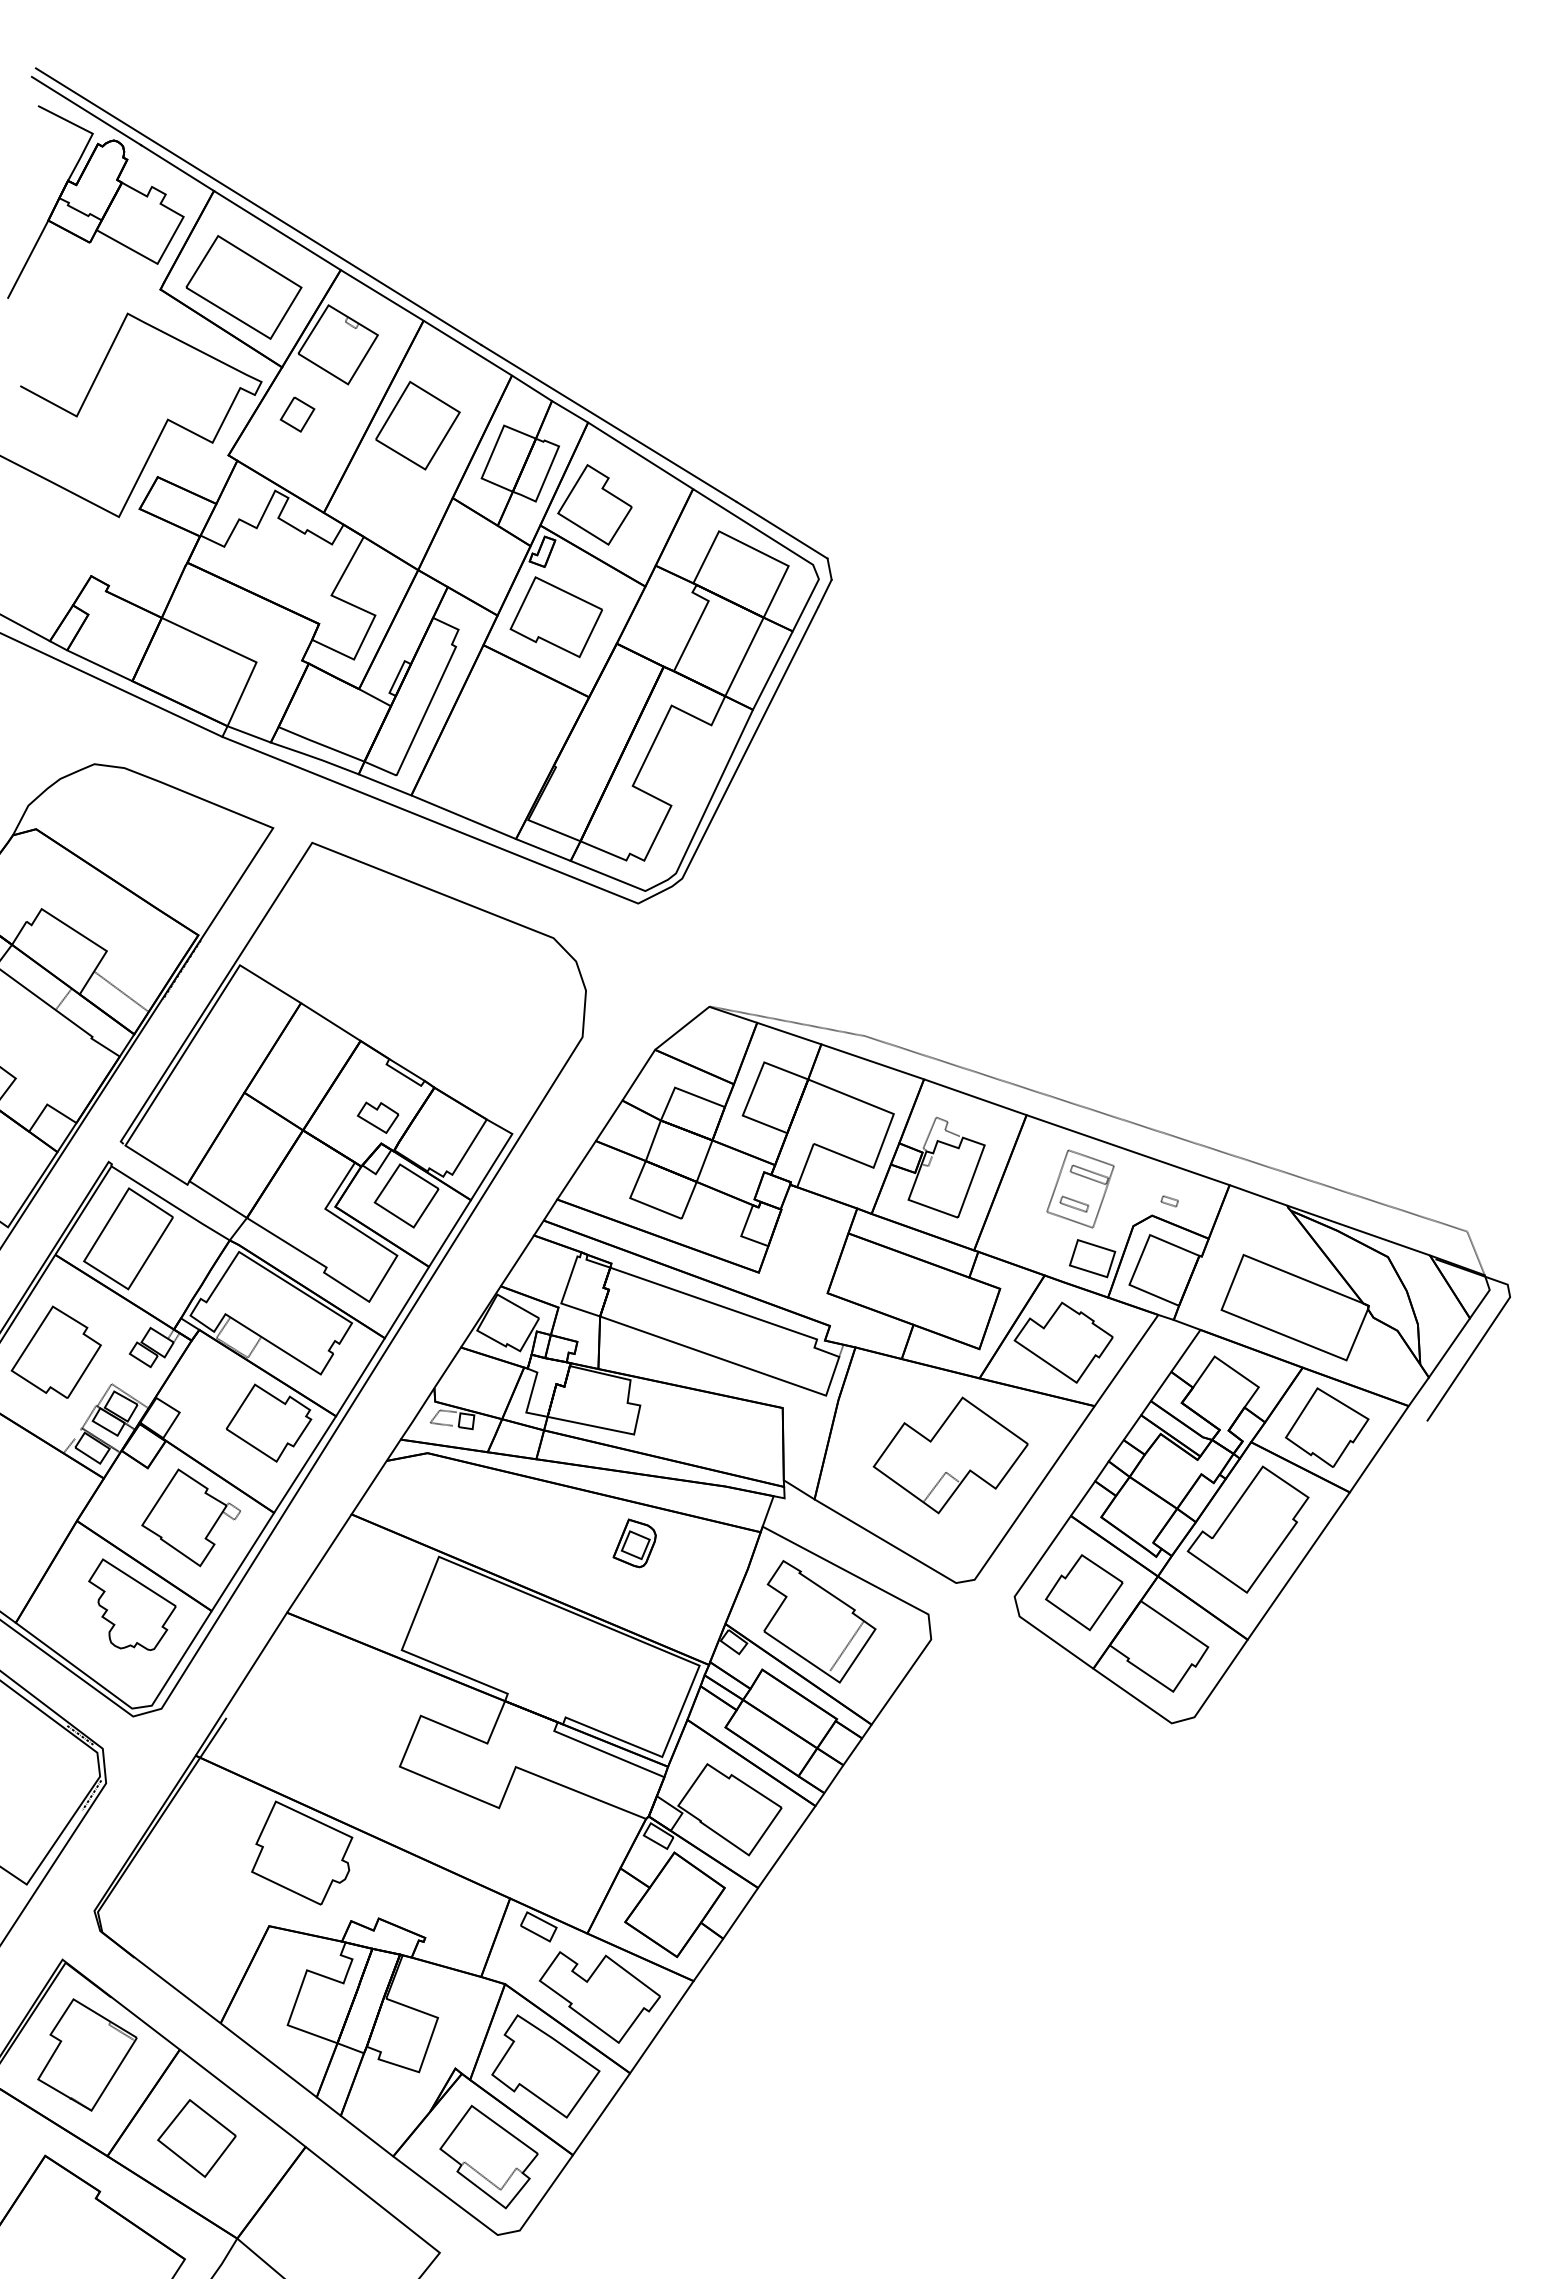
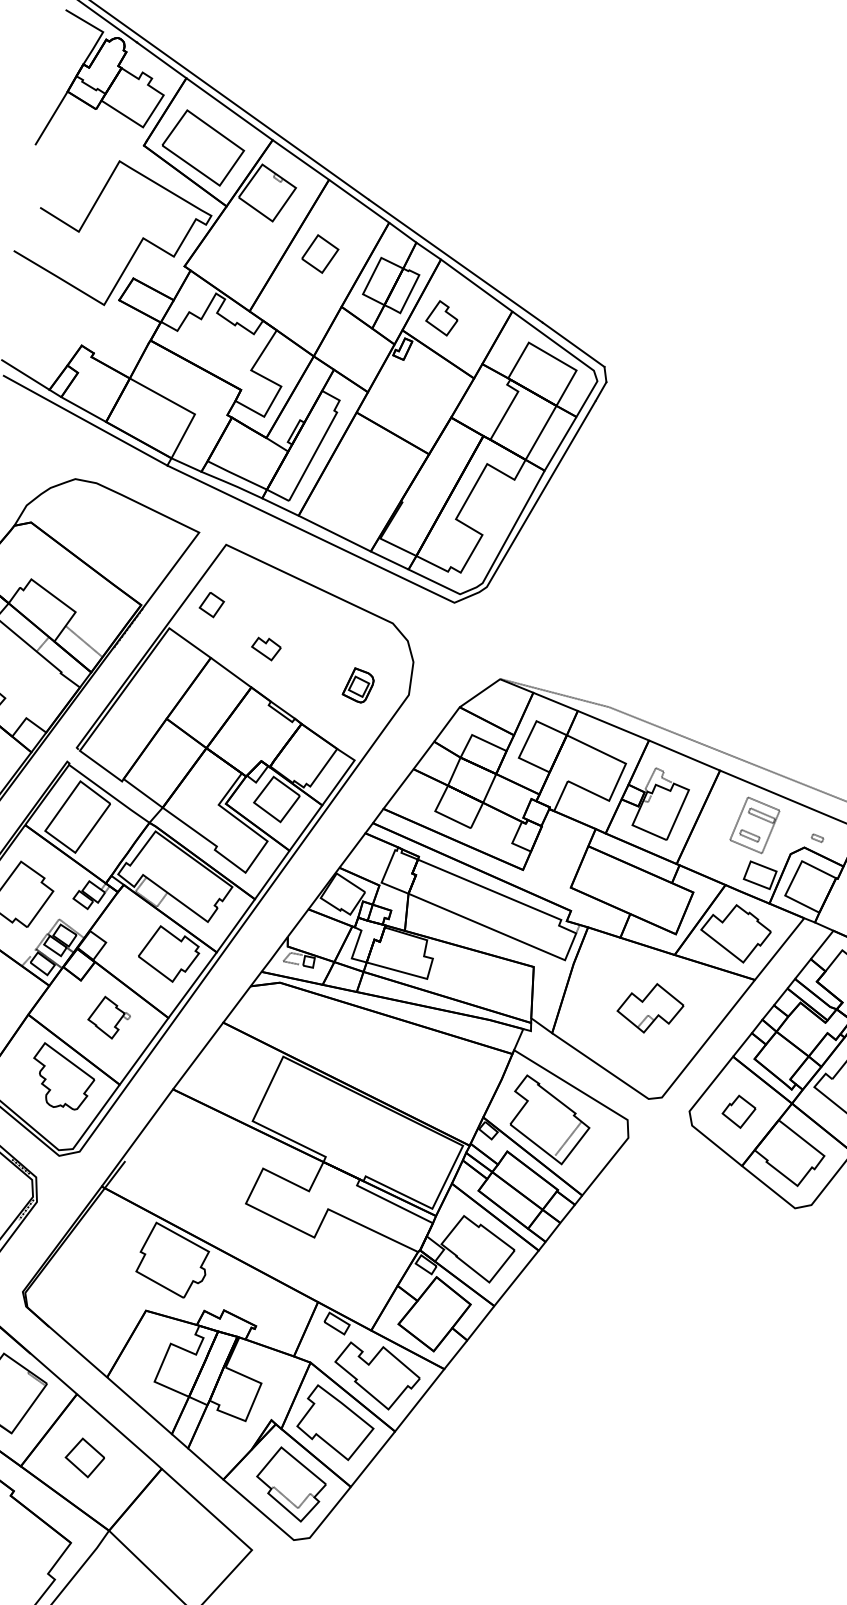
part: (297, 414) -> (211, 604), moved
part: (417, 425) -> (319, 253), size x0.6
part: (594, 504) -> (441, 317), size x0.6
part: (555, 616) -> (408, 395), removed
part: (378, 1117) -> (266, 648), moved
part: (950, 1455) -> (650, 1008), size x0.6
part: (190, 1517) -> (108, 1017), size x0.6
part: (634, 1543) -> (358, 685), moved
part: (1084, 1592) -> (739, 1111), size x0.6
part: (196, 2138) -> (84, 1457), size x0.7

